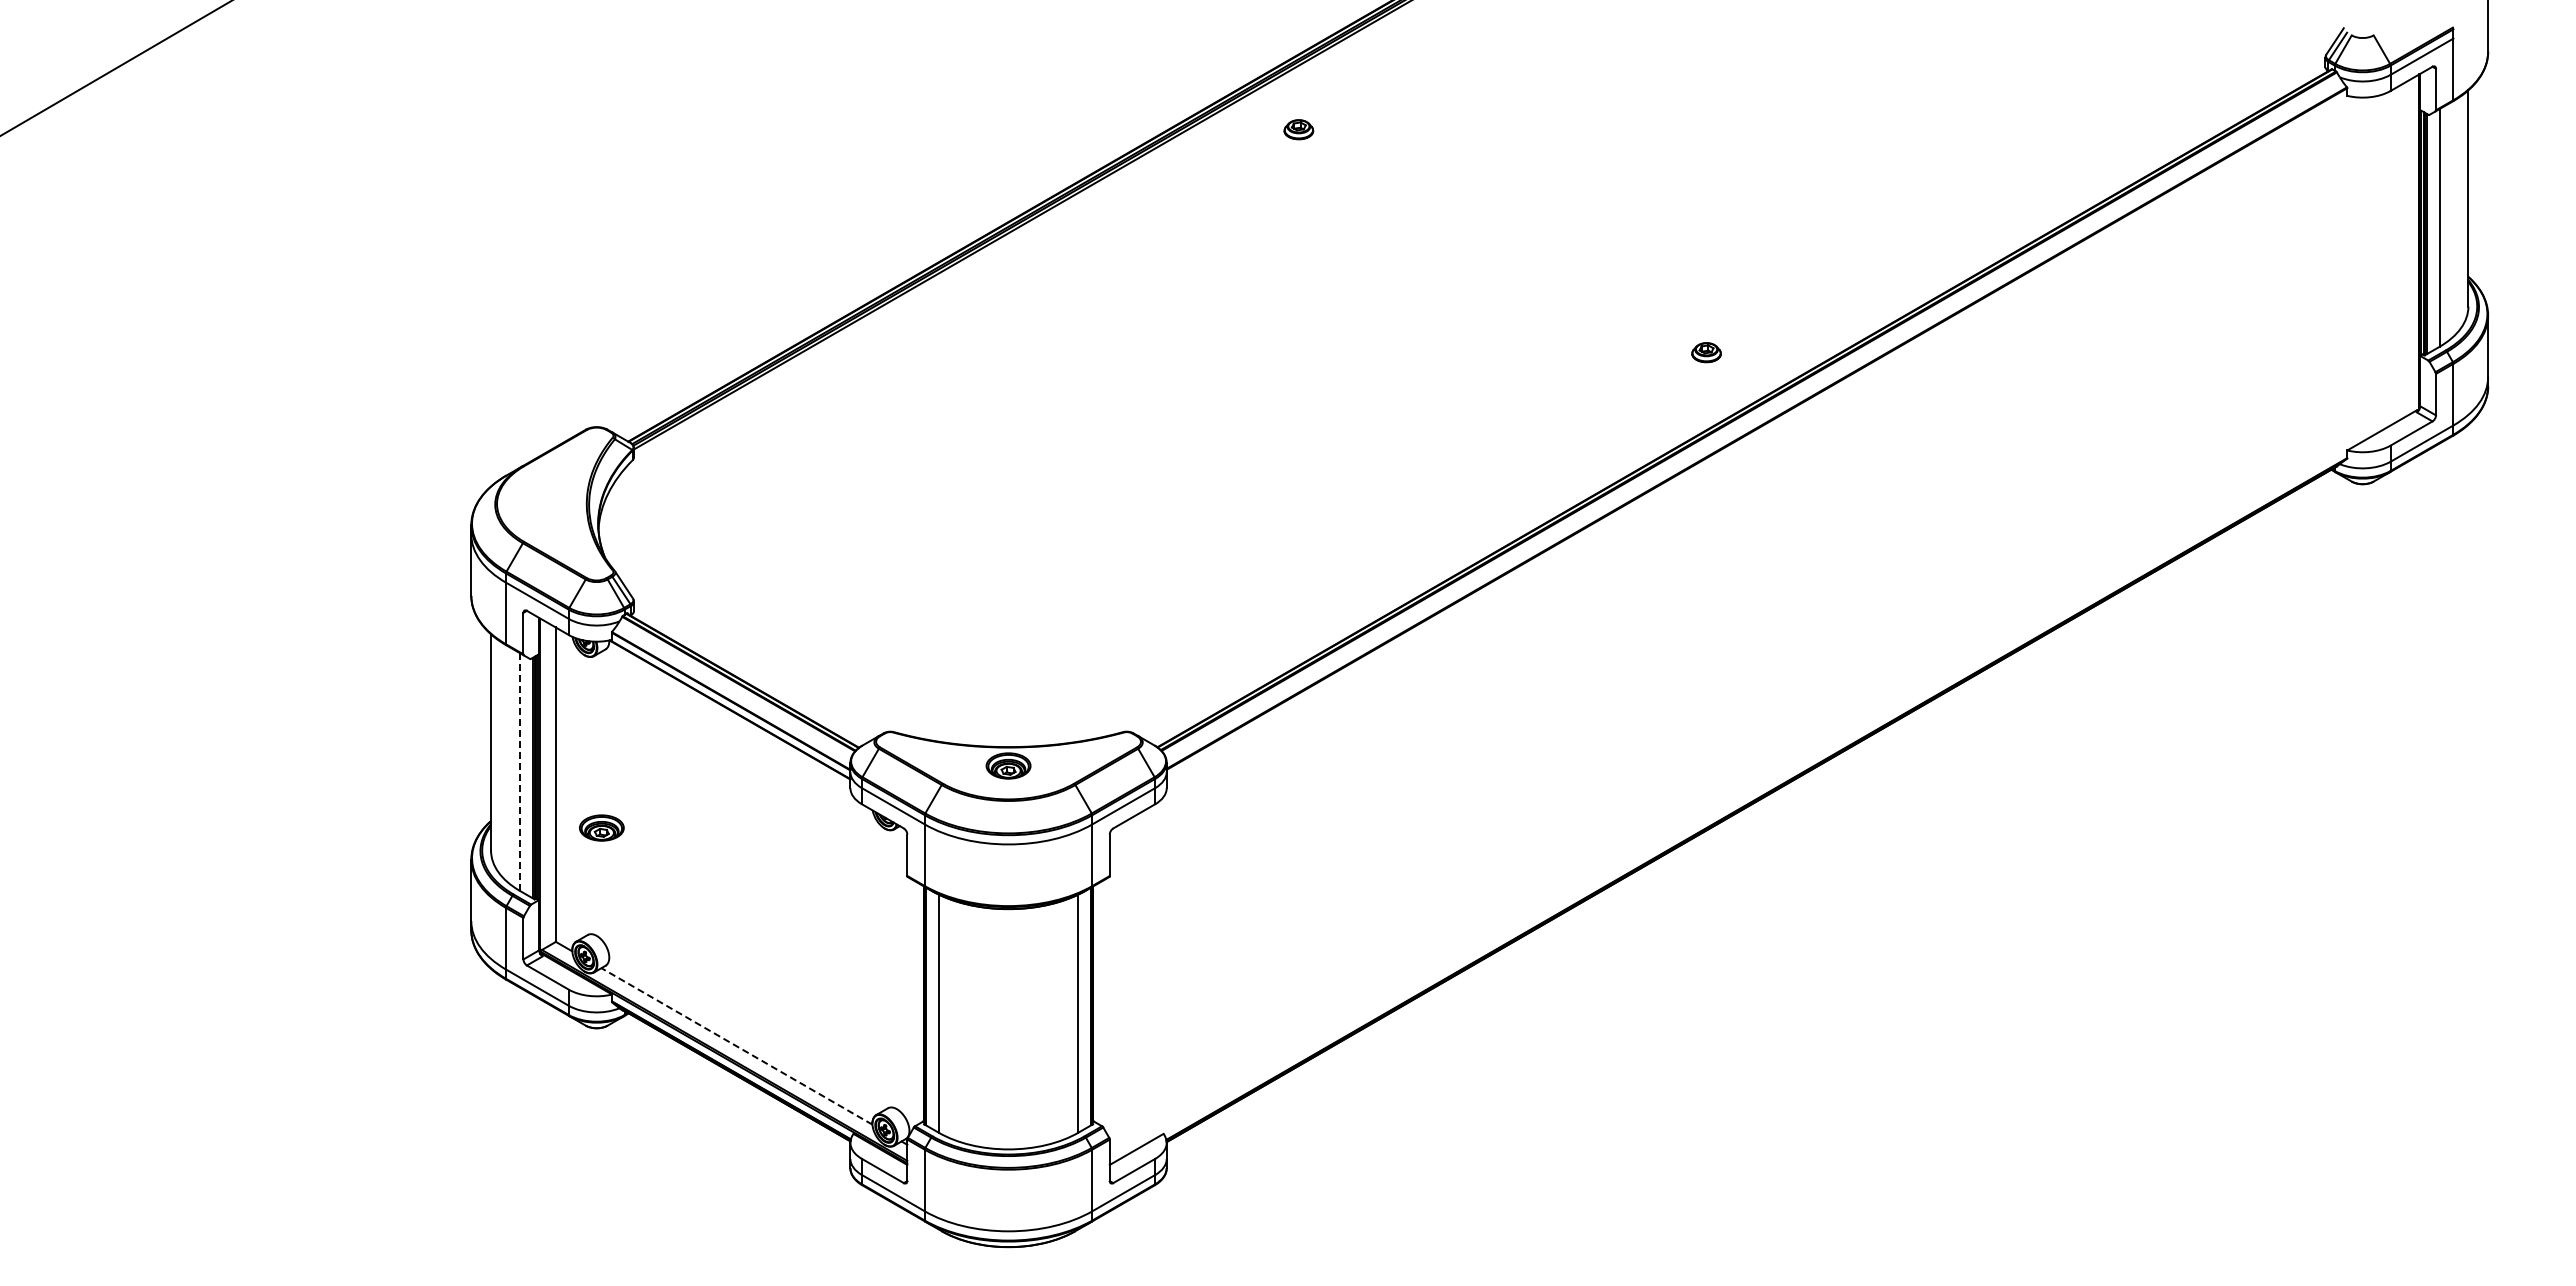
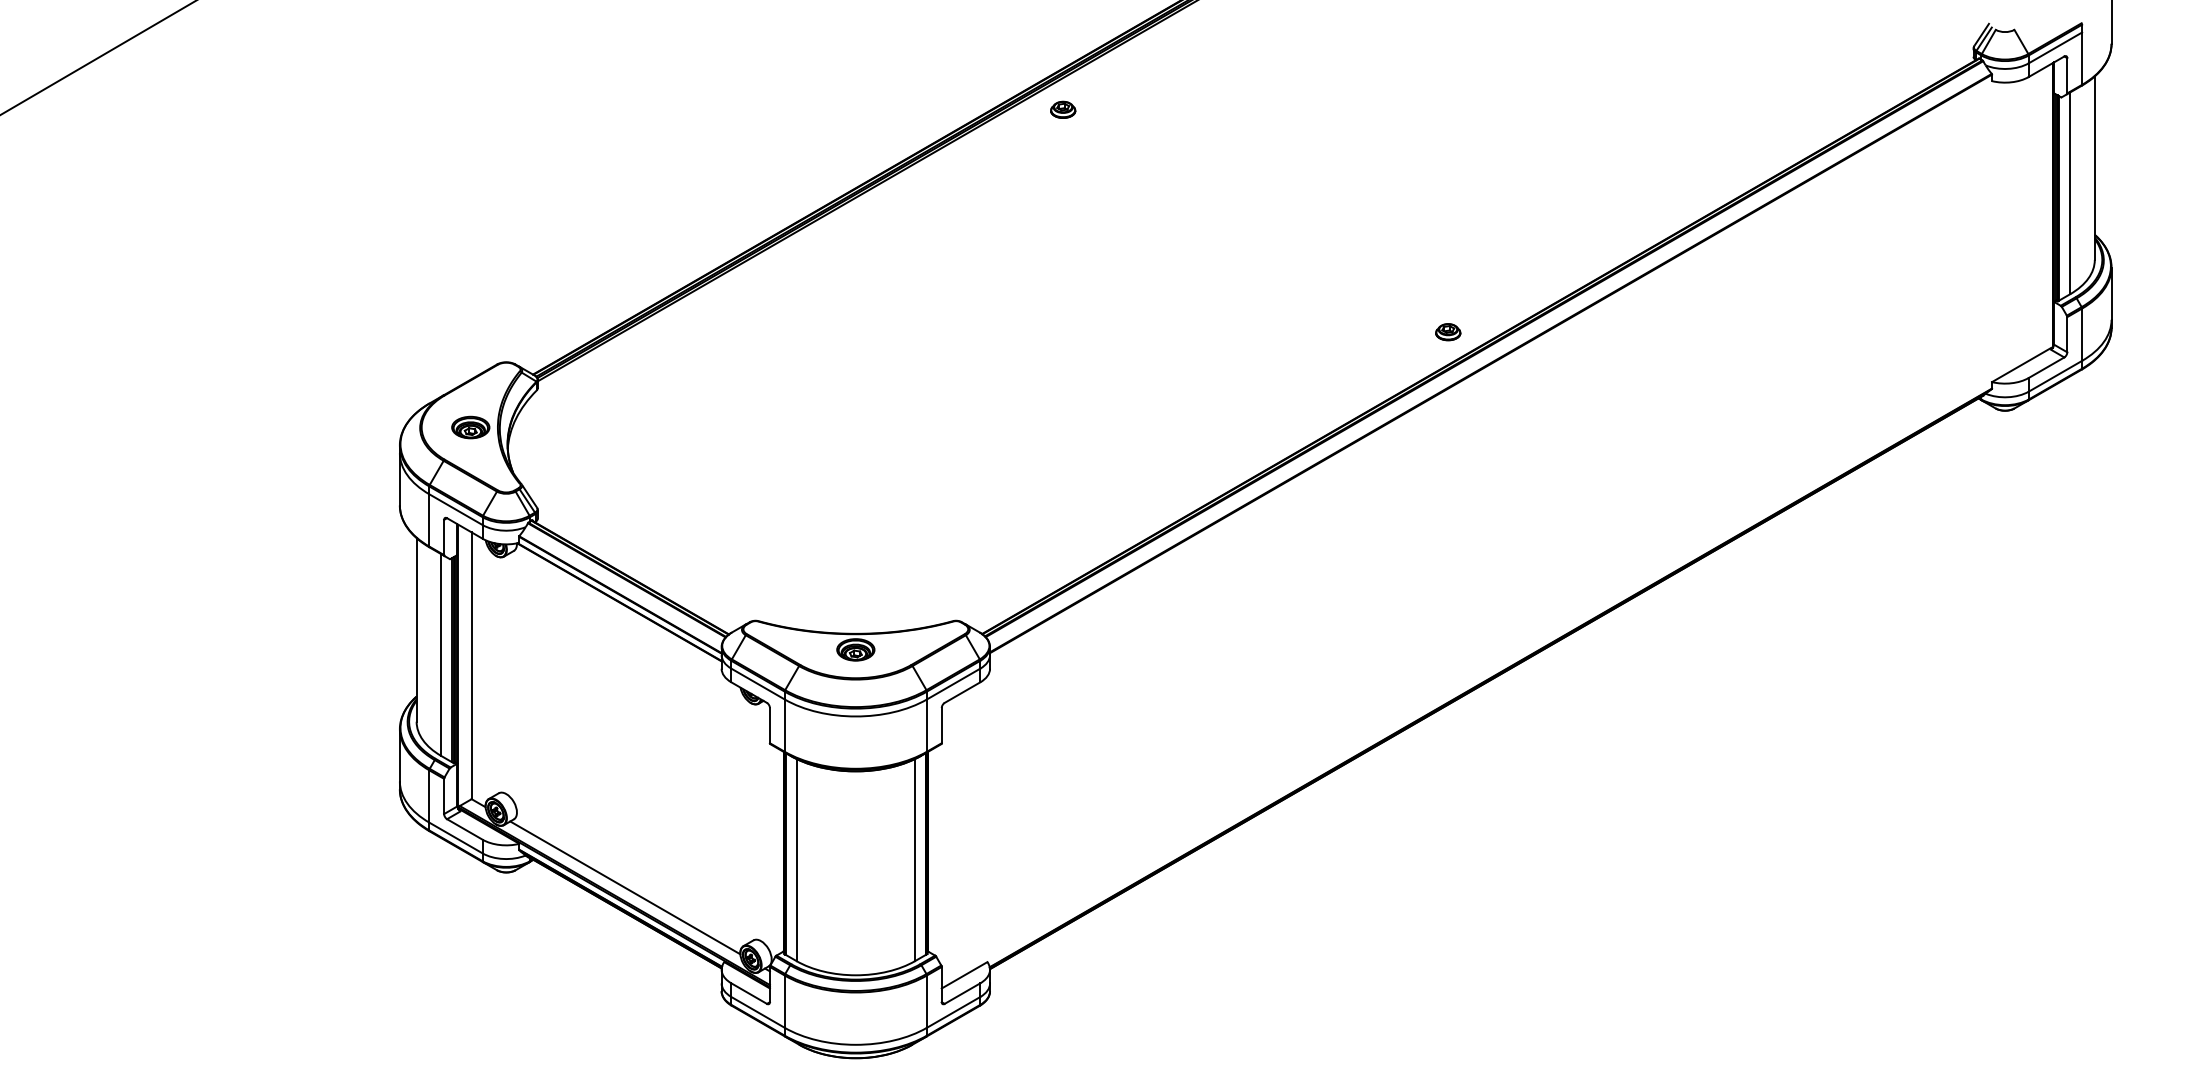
part: (1298, 129) -> (1062, 109), moved
part: (1706, 352) -> (1448, 332), moved
line: (519, 772) -> (440, 655), dashed -> solid
part: (601, 827) -> (470, 427), moved
line: (736, 1046) -> (624, 887), dashed -> solid

